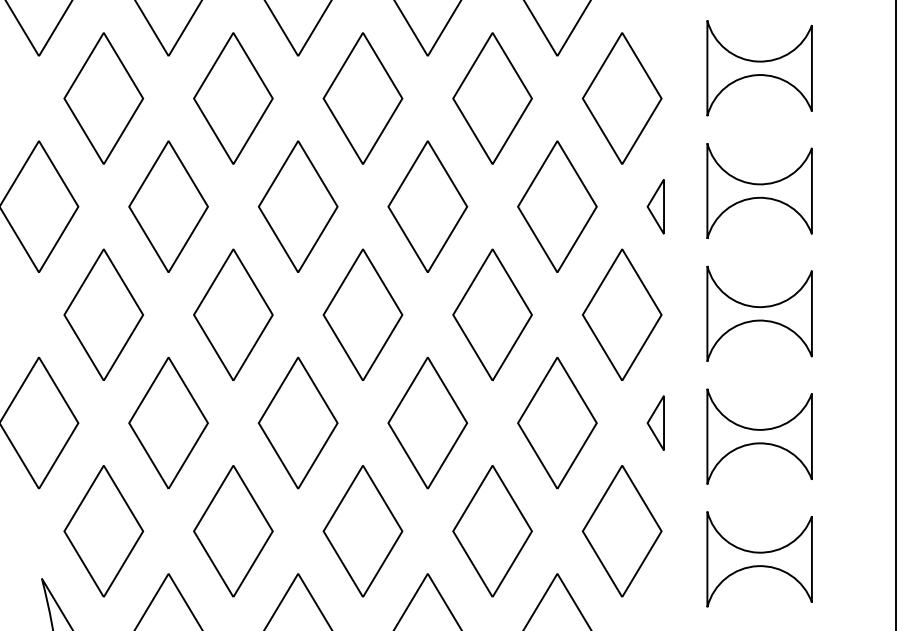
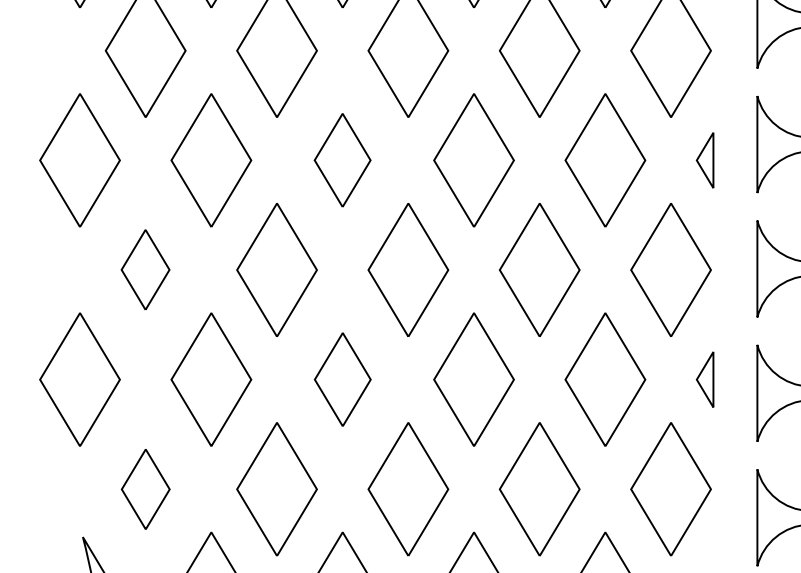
part: (297, 206) -> (341, 160), size x0.7
part: (103, 314) -> (145, 269), size x0.6
part: (298, 422) -> (343, 379), size x0.7
part: (103, 531) -> (145, 489), size x0.6

